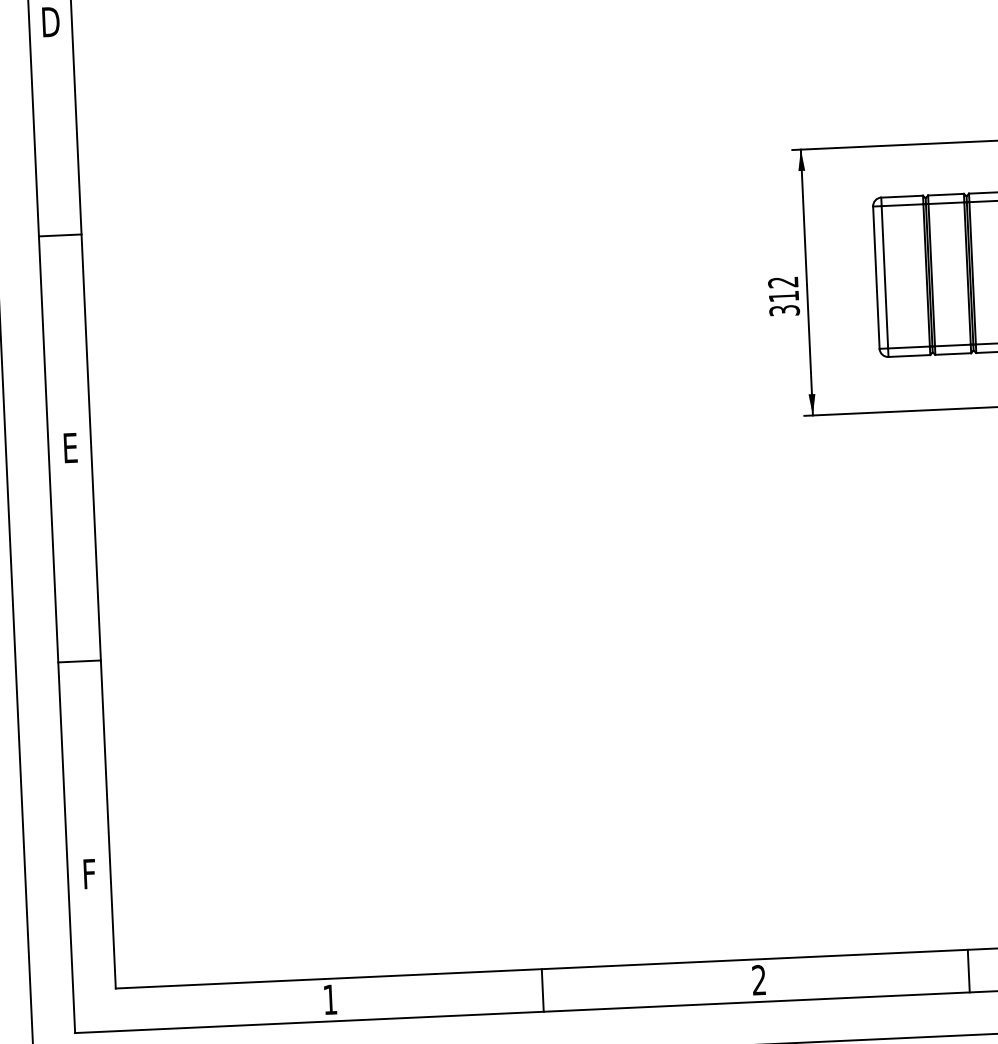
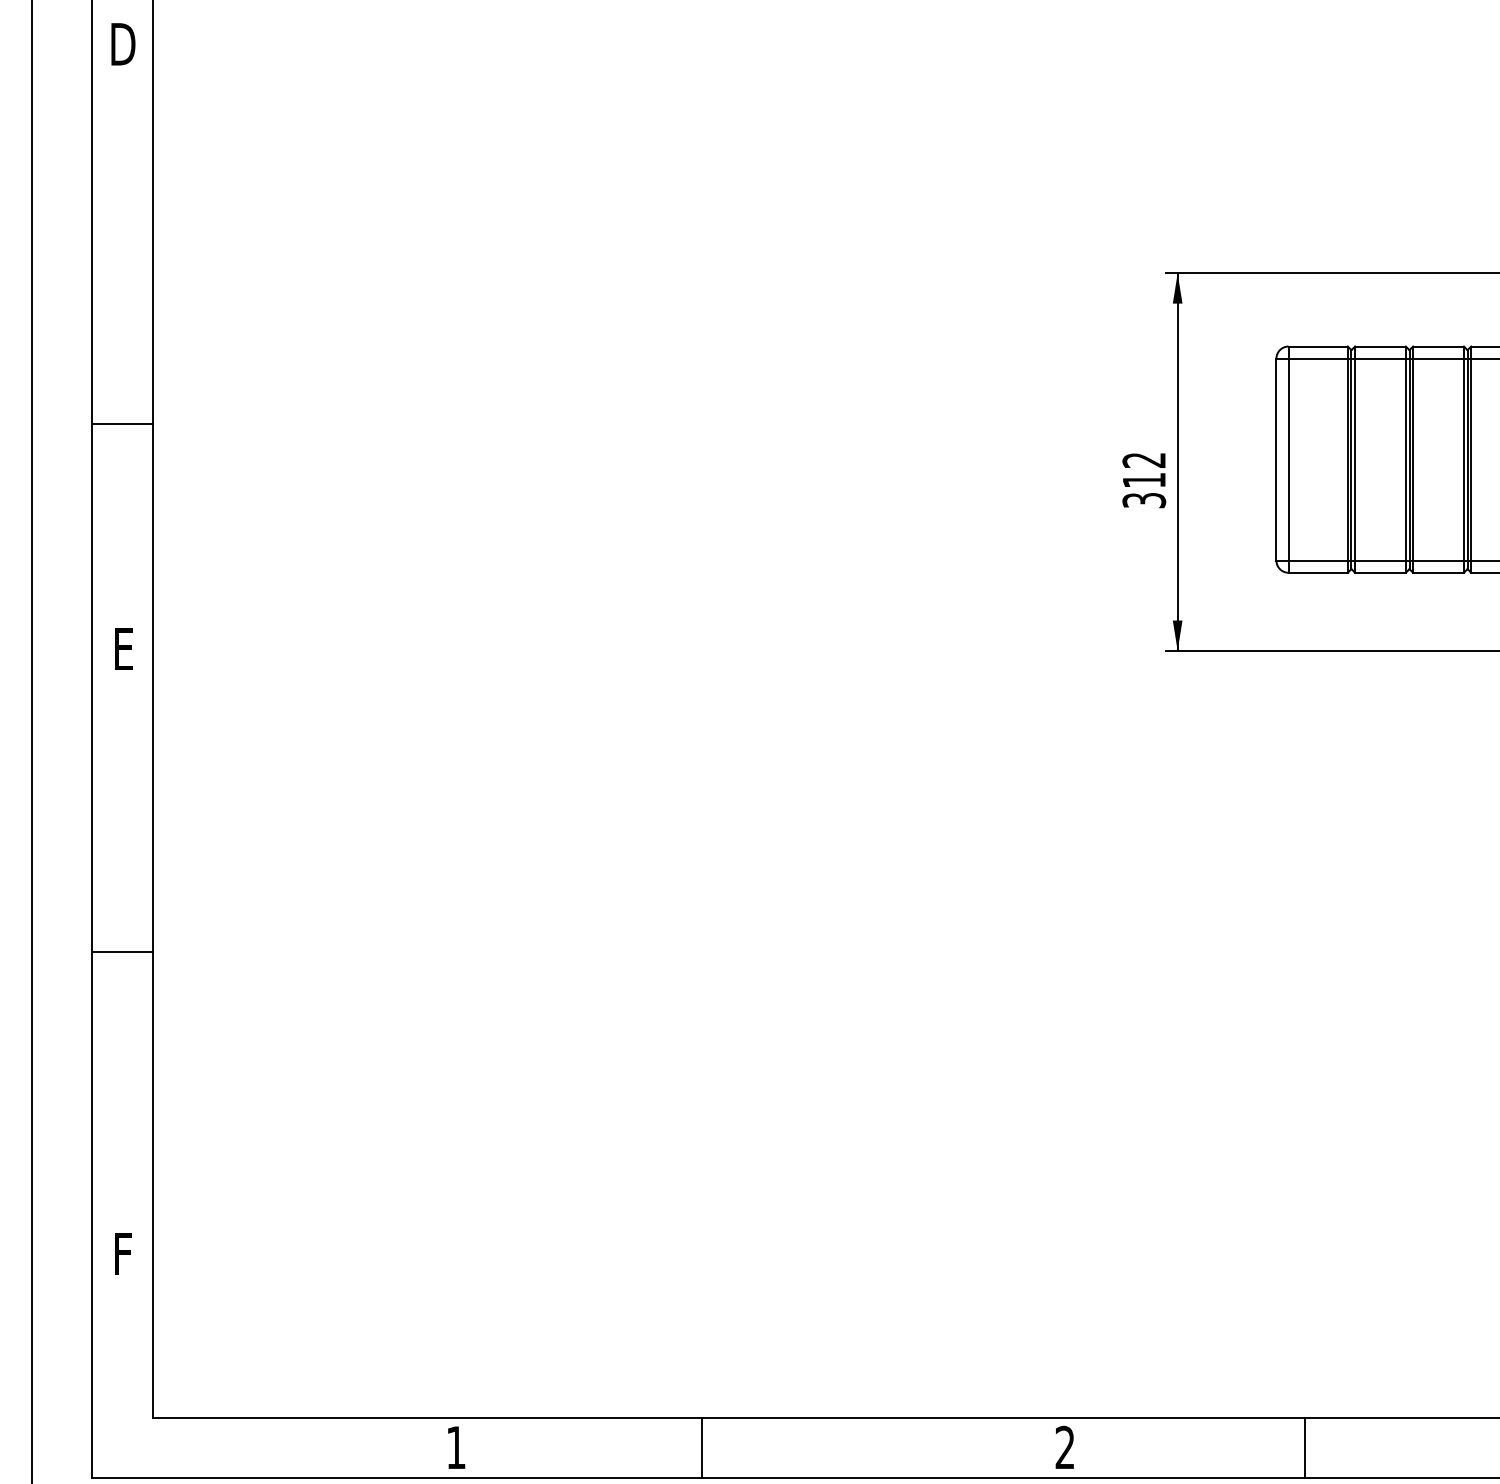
line: (60, 235) -> (122, 424), moved
line: (968, 970) -> (1304, 1447), moved
line: (542, 989) -> (701, 1447), moved

